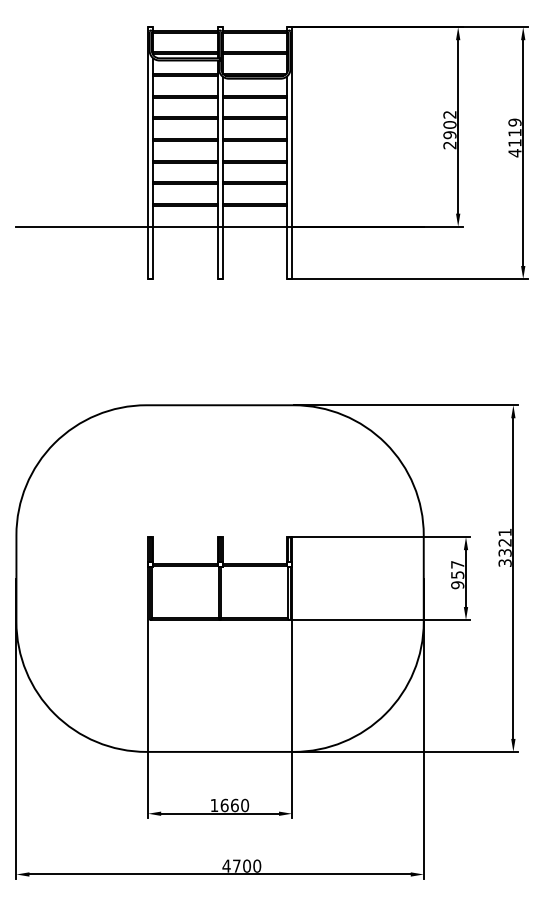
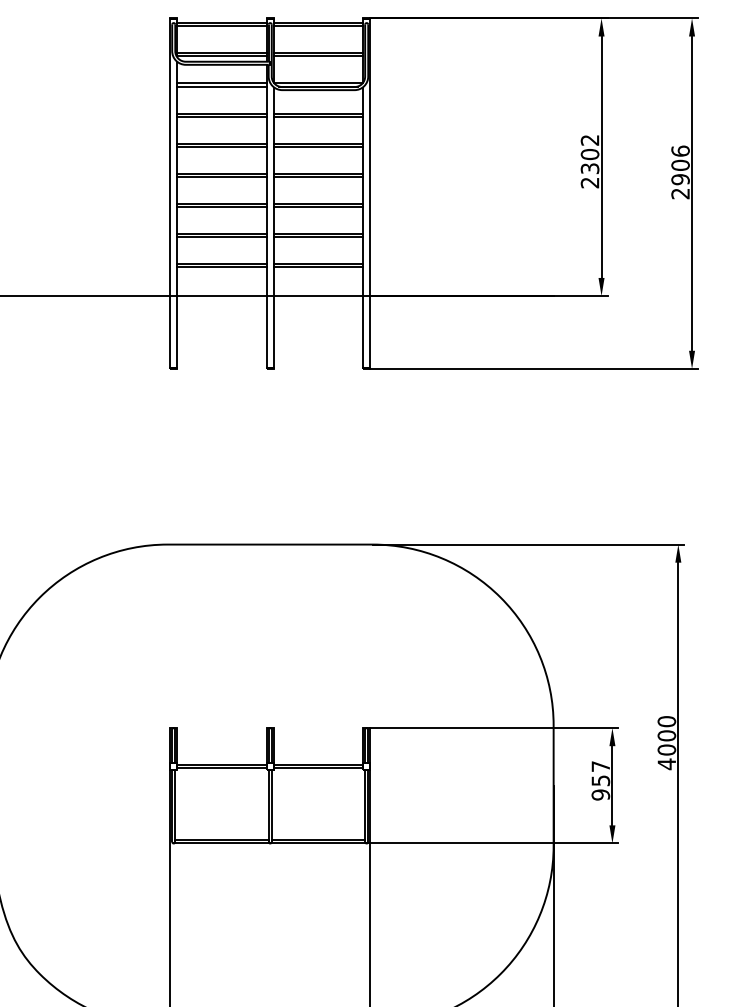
text: (449, 135) -> (589, 169), 2902 -> 2302
text: (514, 137) -> (679, 171), 4119 -> 2906
text: (504, 547) -> (665, 742), 3321 -> 4000

